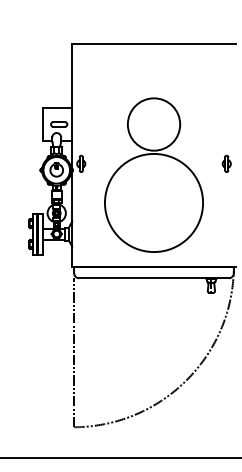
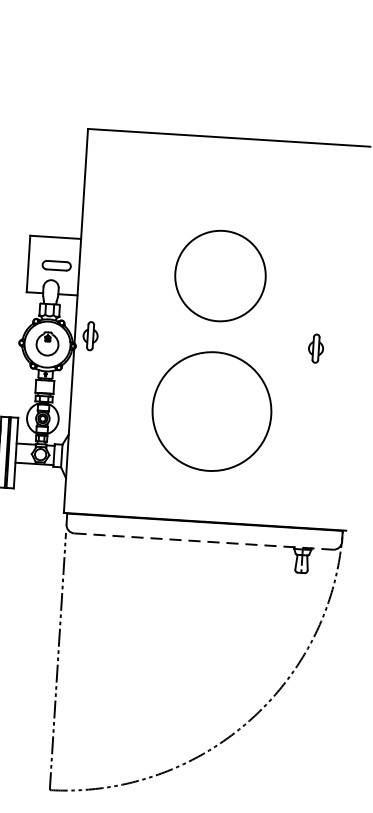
part: (226, 163) -> (315, 347), moved
circle: (153, 202) -> (211, 410), size x0.7
line: (154, 278) -> (204, 542), solid -> dashed

